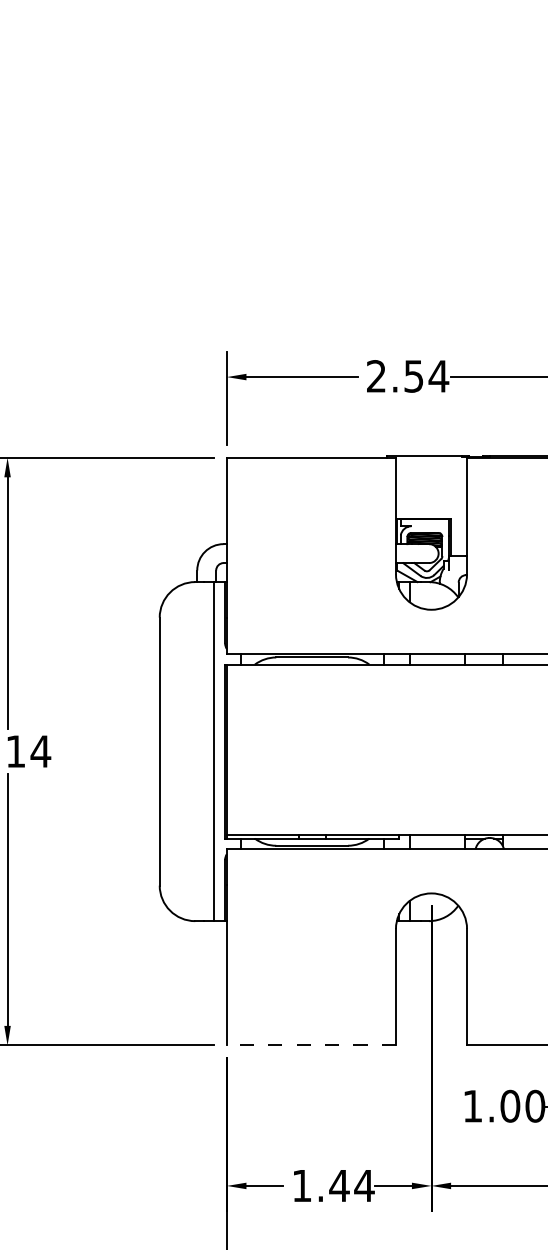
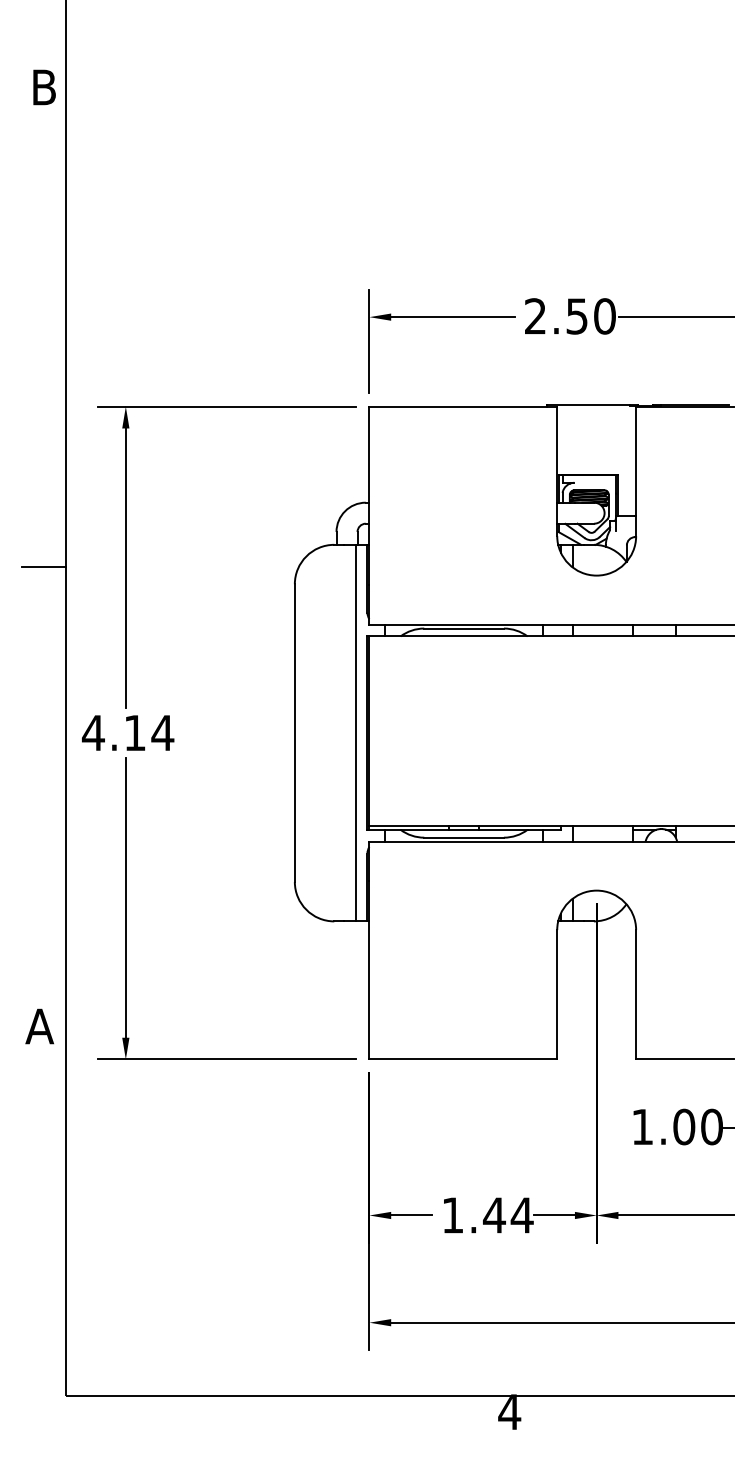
text: (438, 376) -> (604, 316), 2.54 -> 2.50
line: (311, 1045) -> (463, 1059), dashed -> solid

